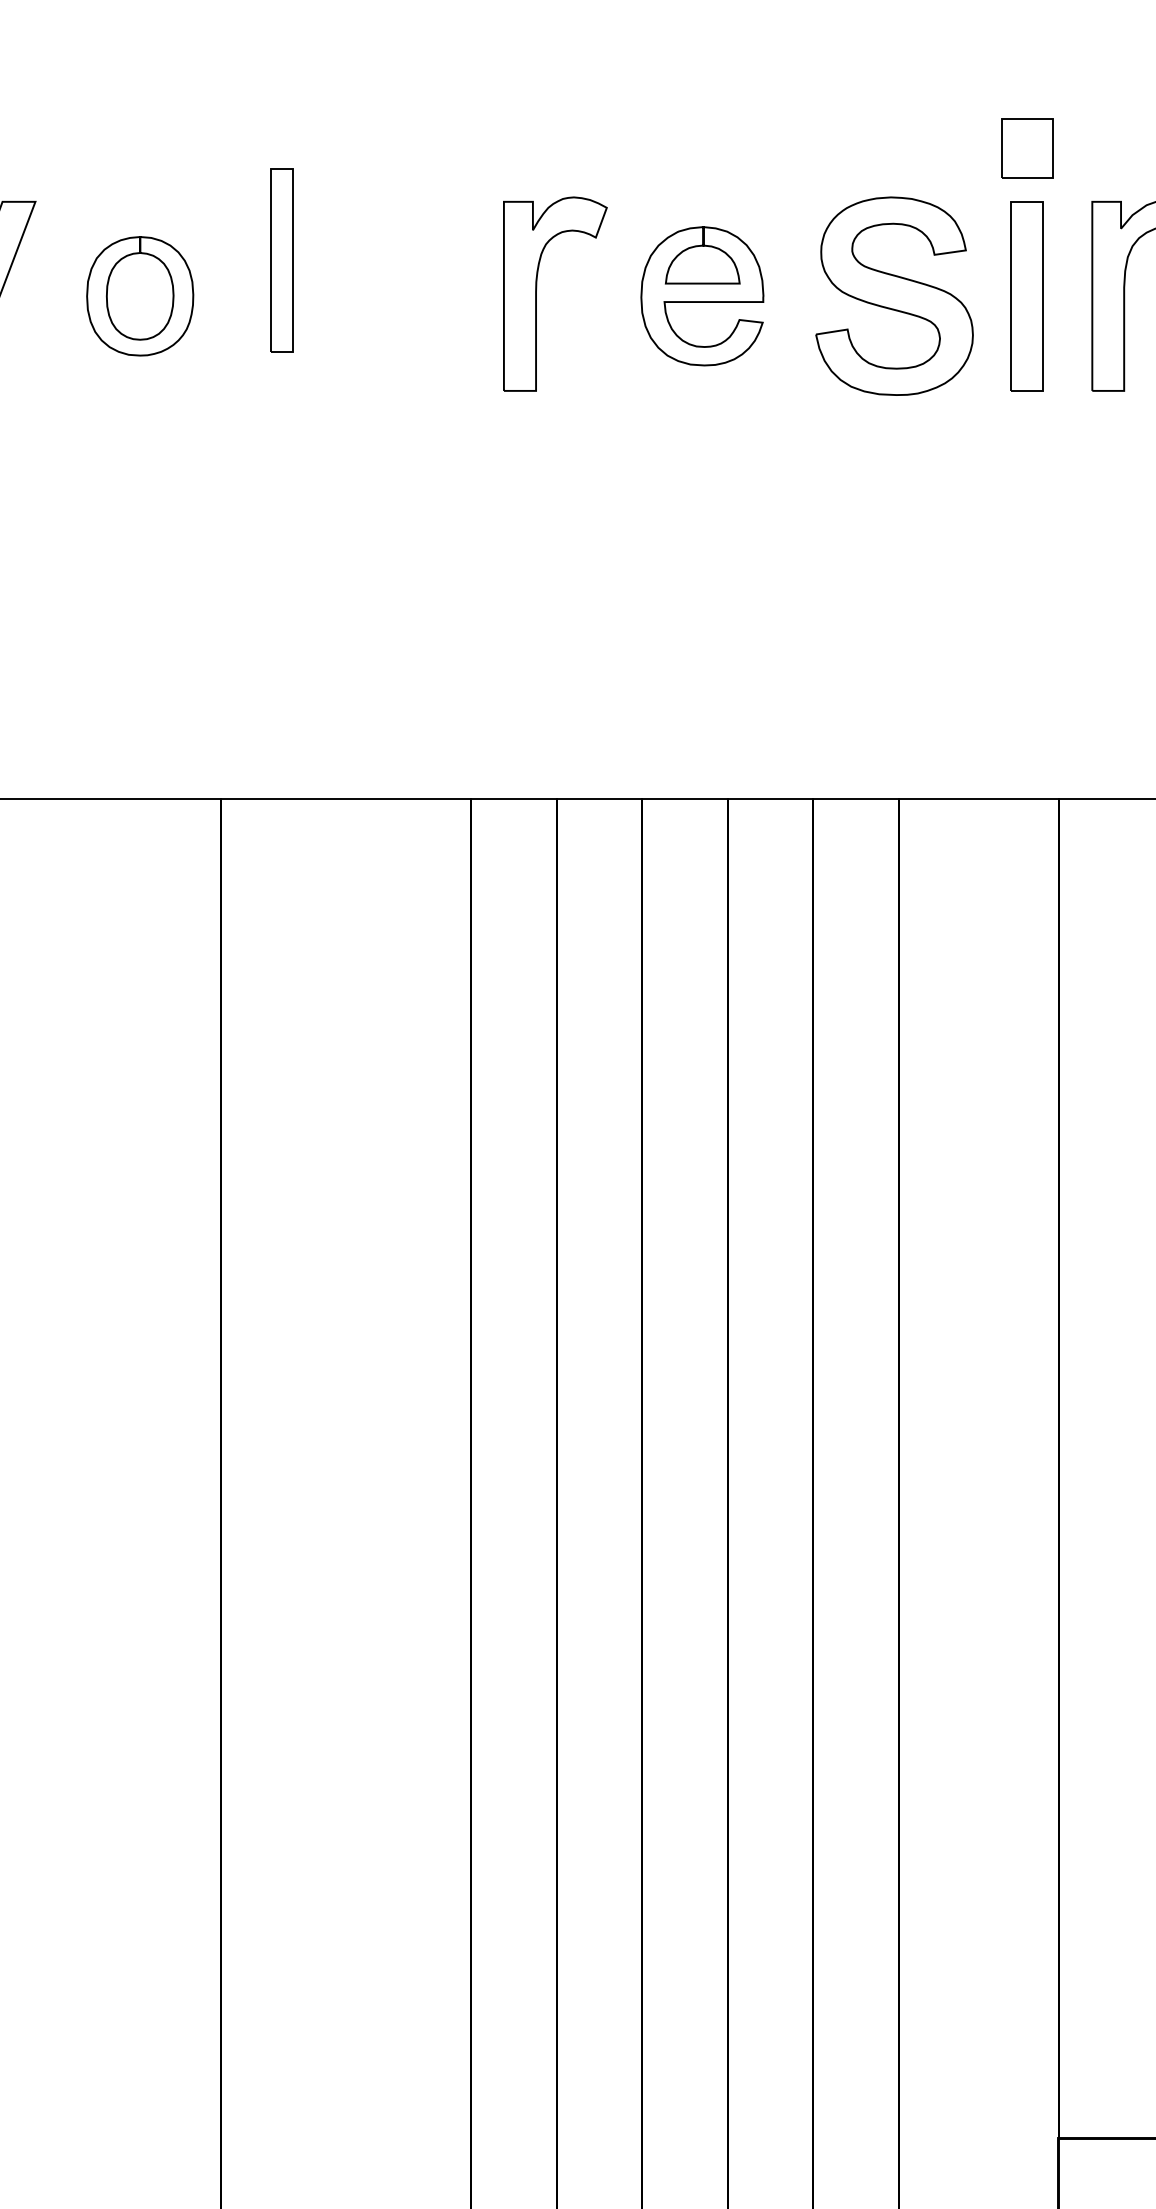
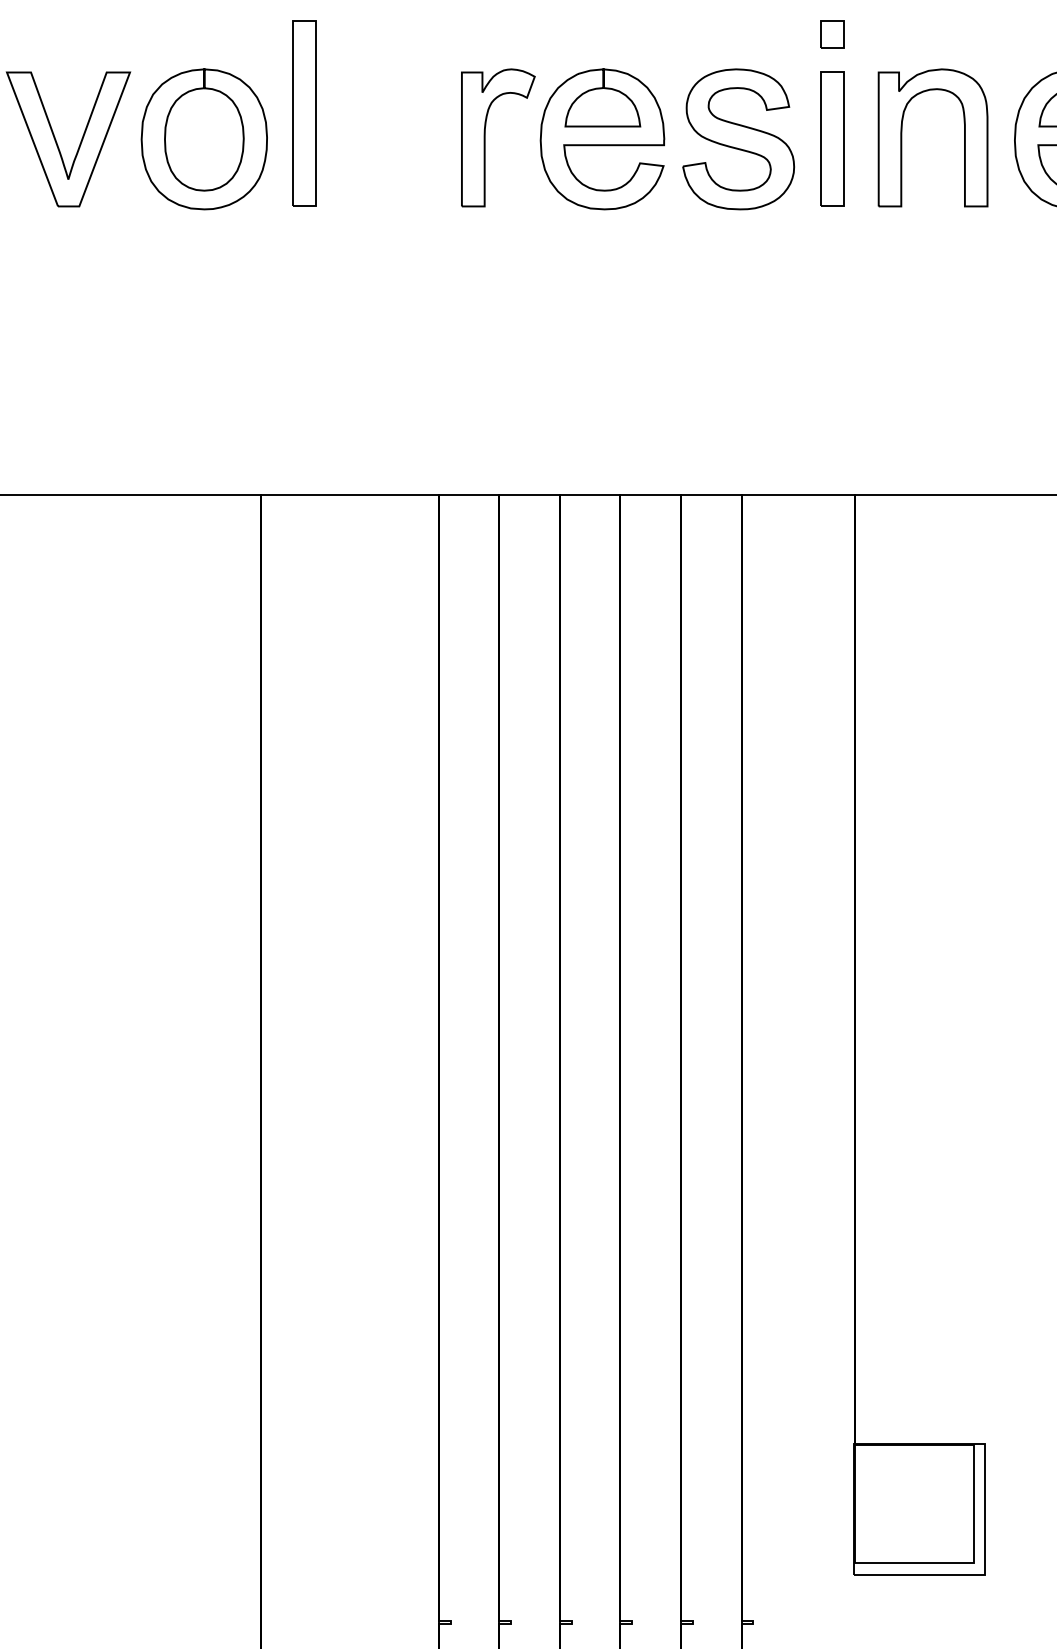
part: (1027, 148) -> (832, 34), size x0.62
part: (281, 259) -> (304, 113), size x1.43
part: (139, 296) -> (203, 139), size x1.67
part: (702, 296) -> (602, 139), size x1.43

